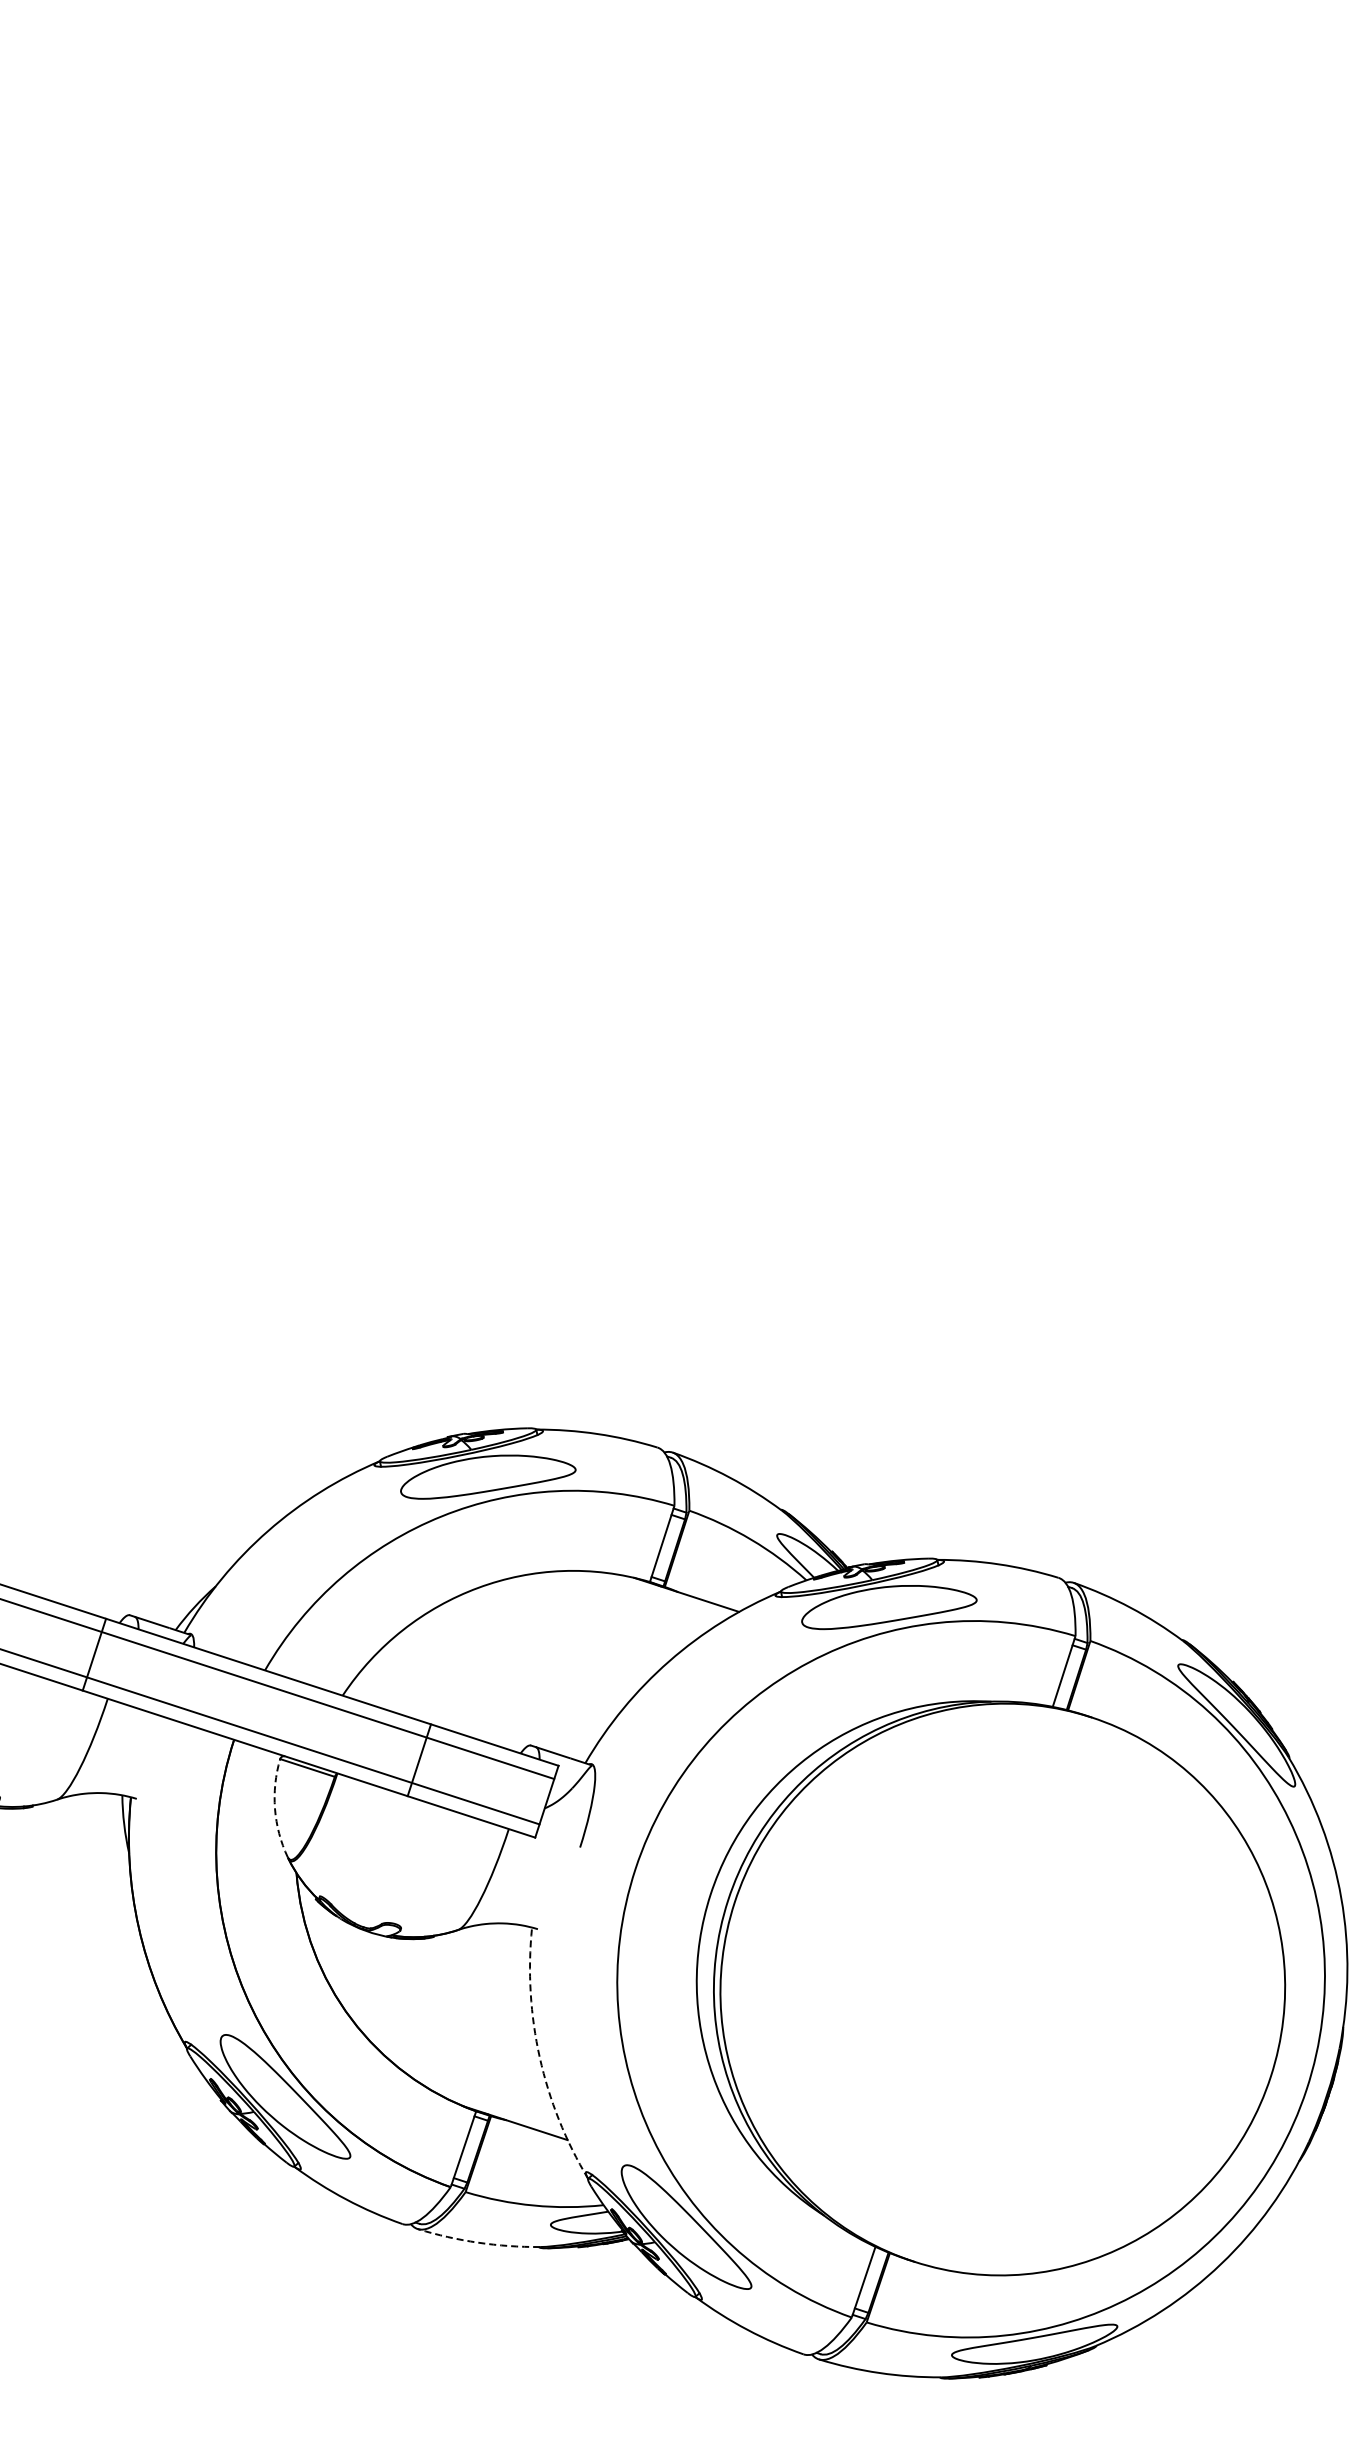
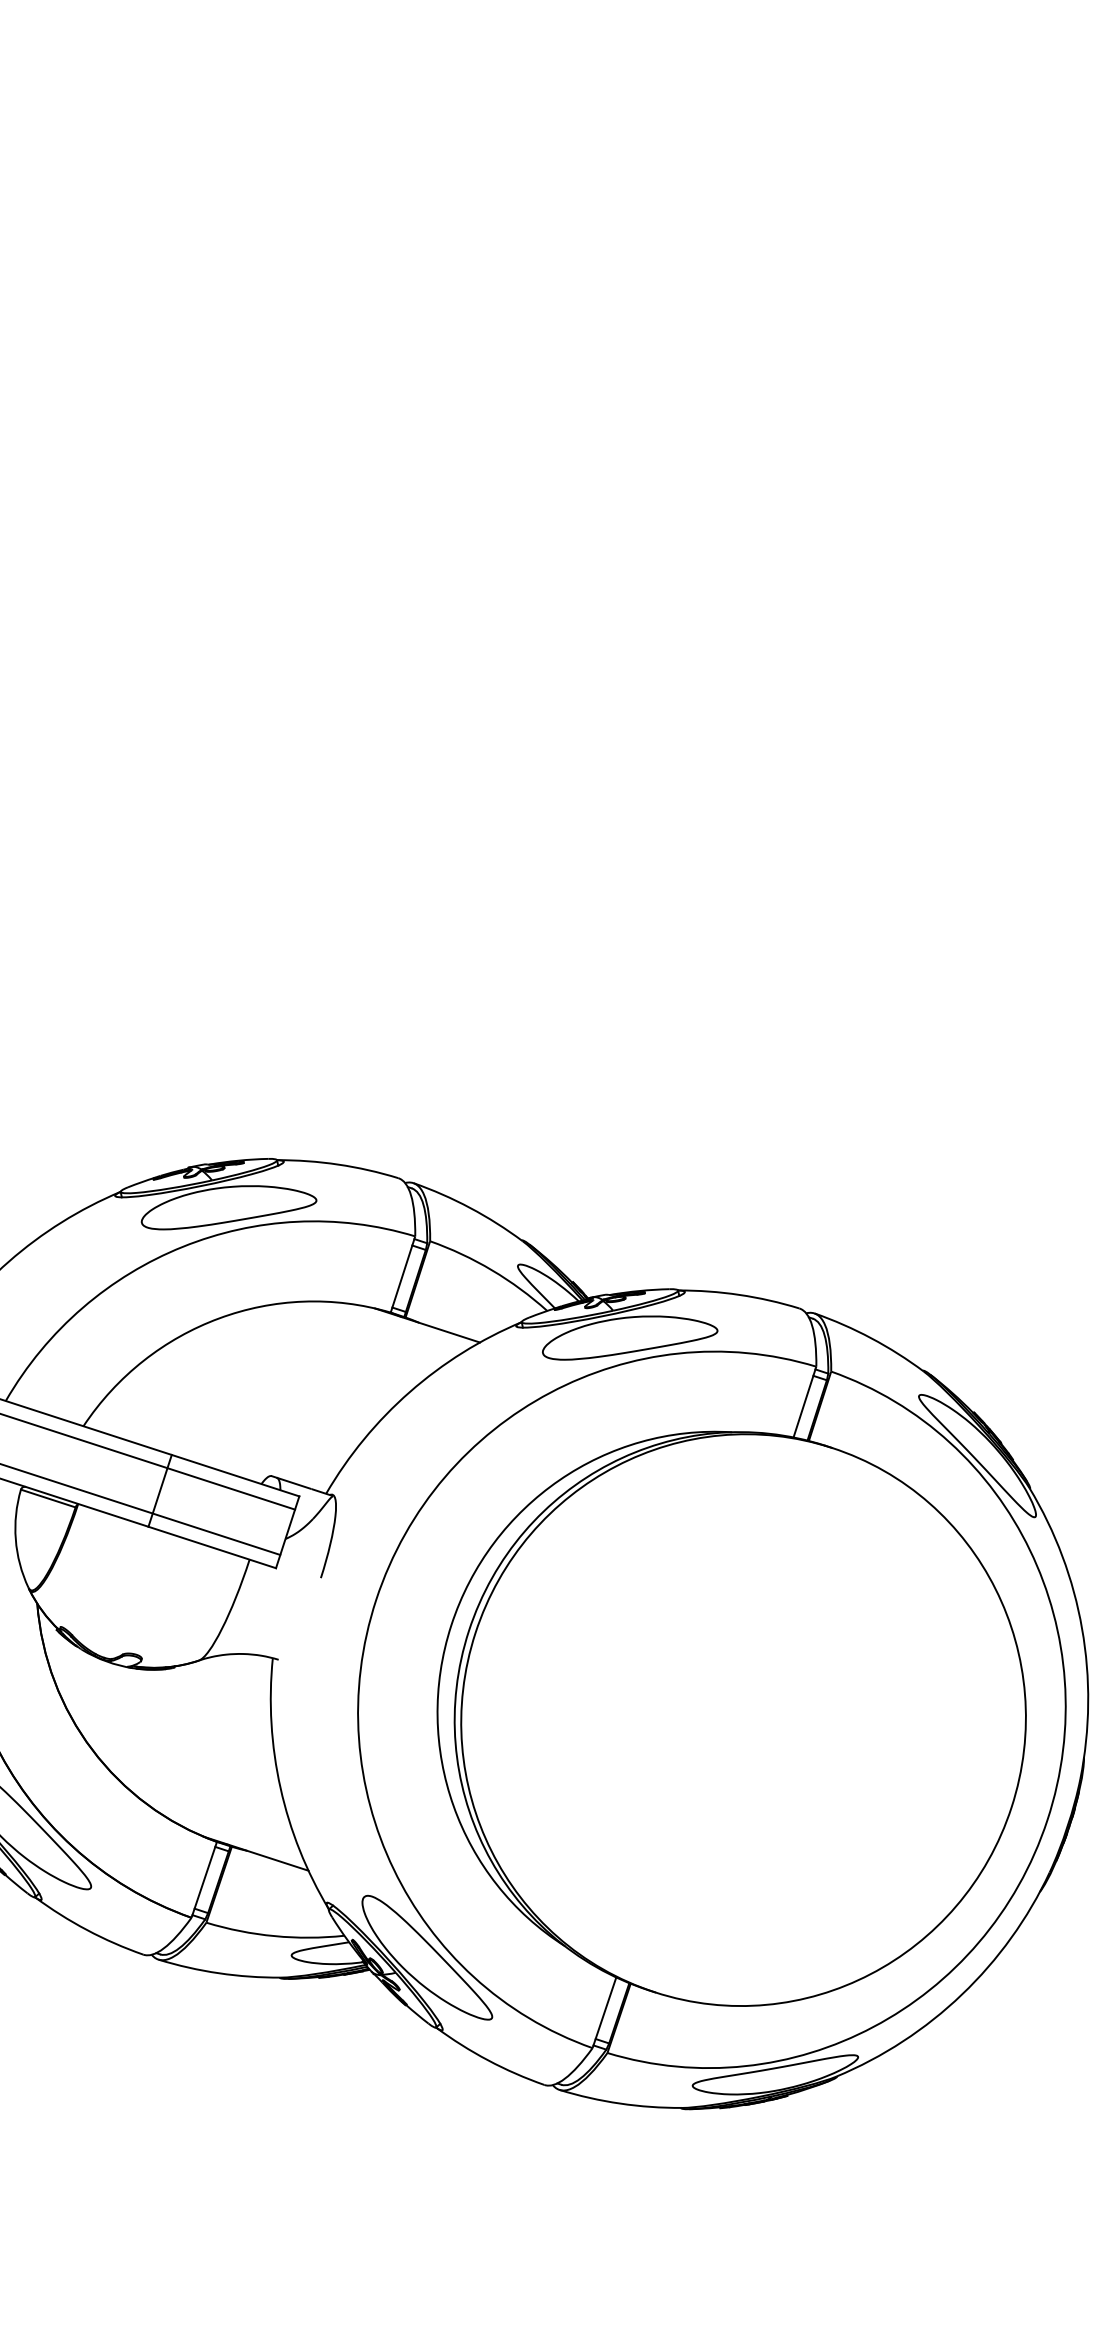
arc: (275, 1808) -> (16, 1539), dashed -> solid
arc: (539, 2057) -> (280, 1788), dashed -> solid
arc: (478, 2242) -> (219, 1973), dashed -> solid

